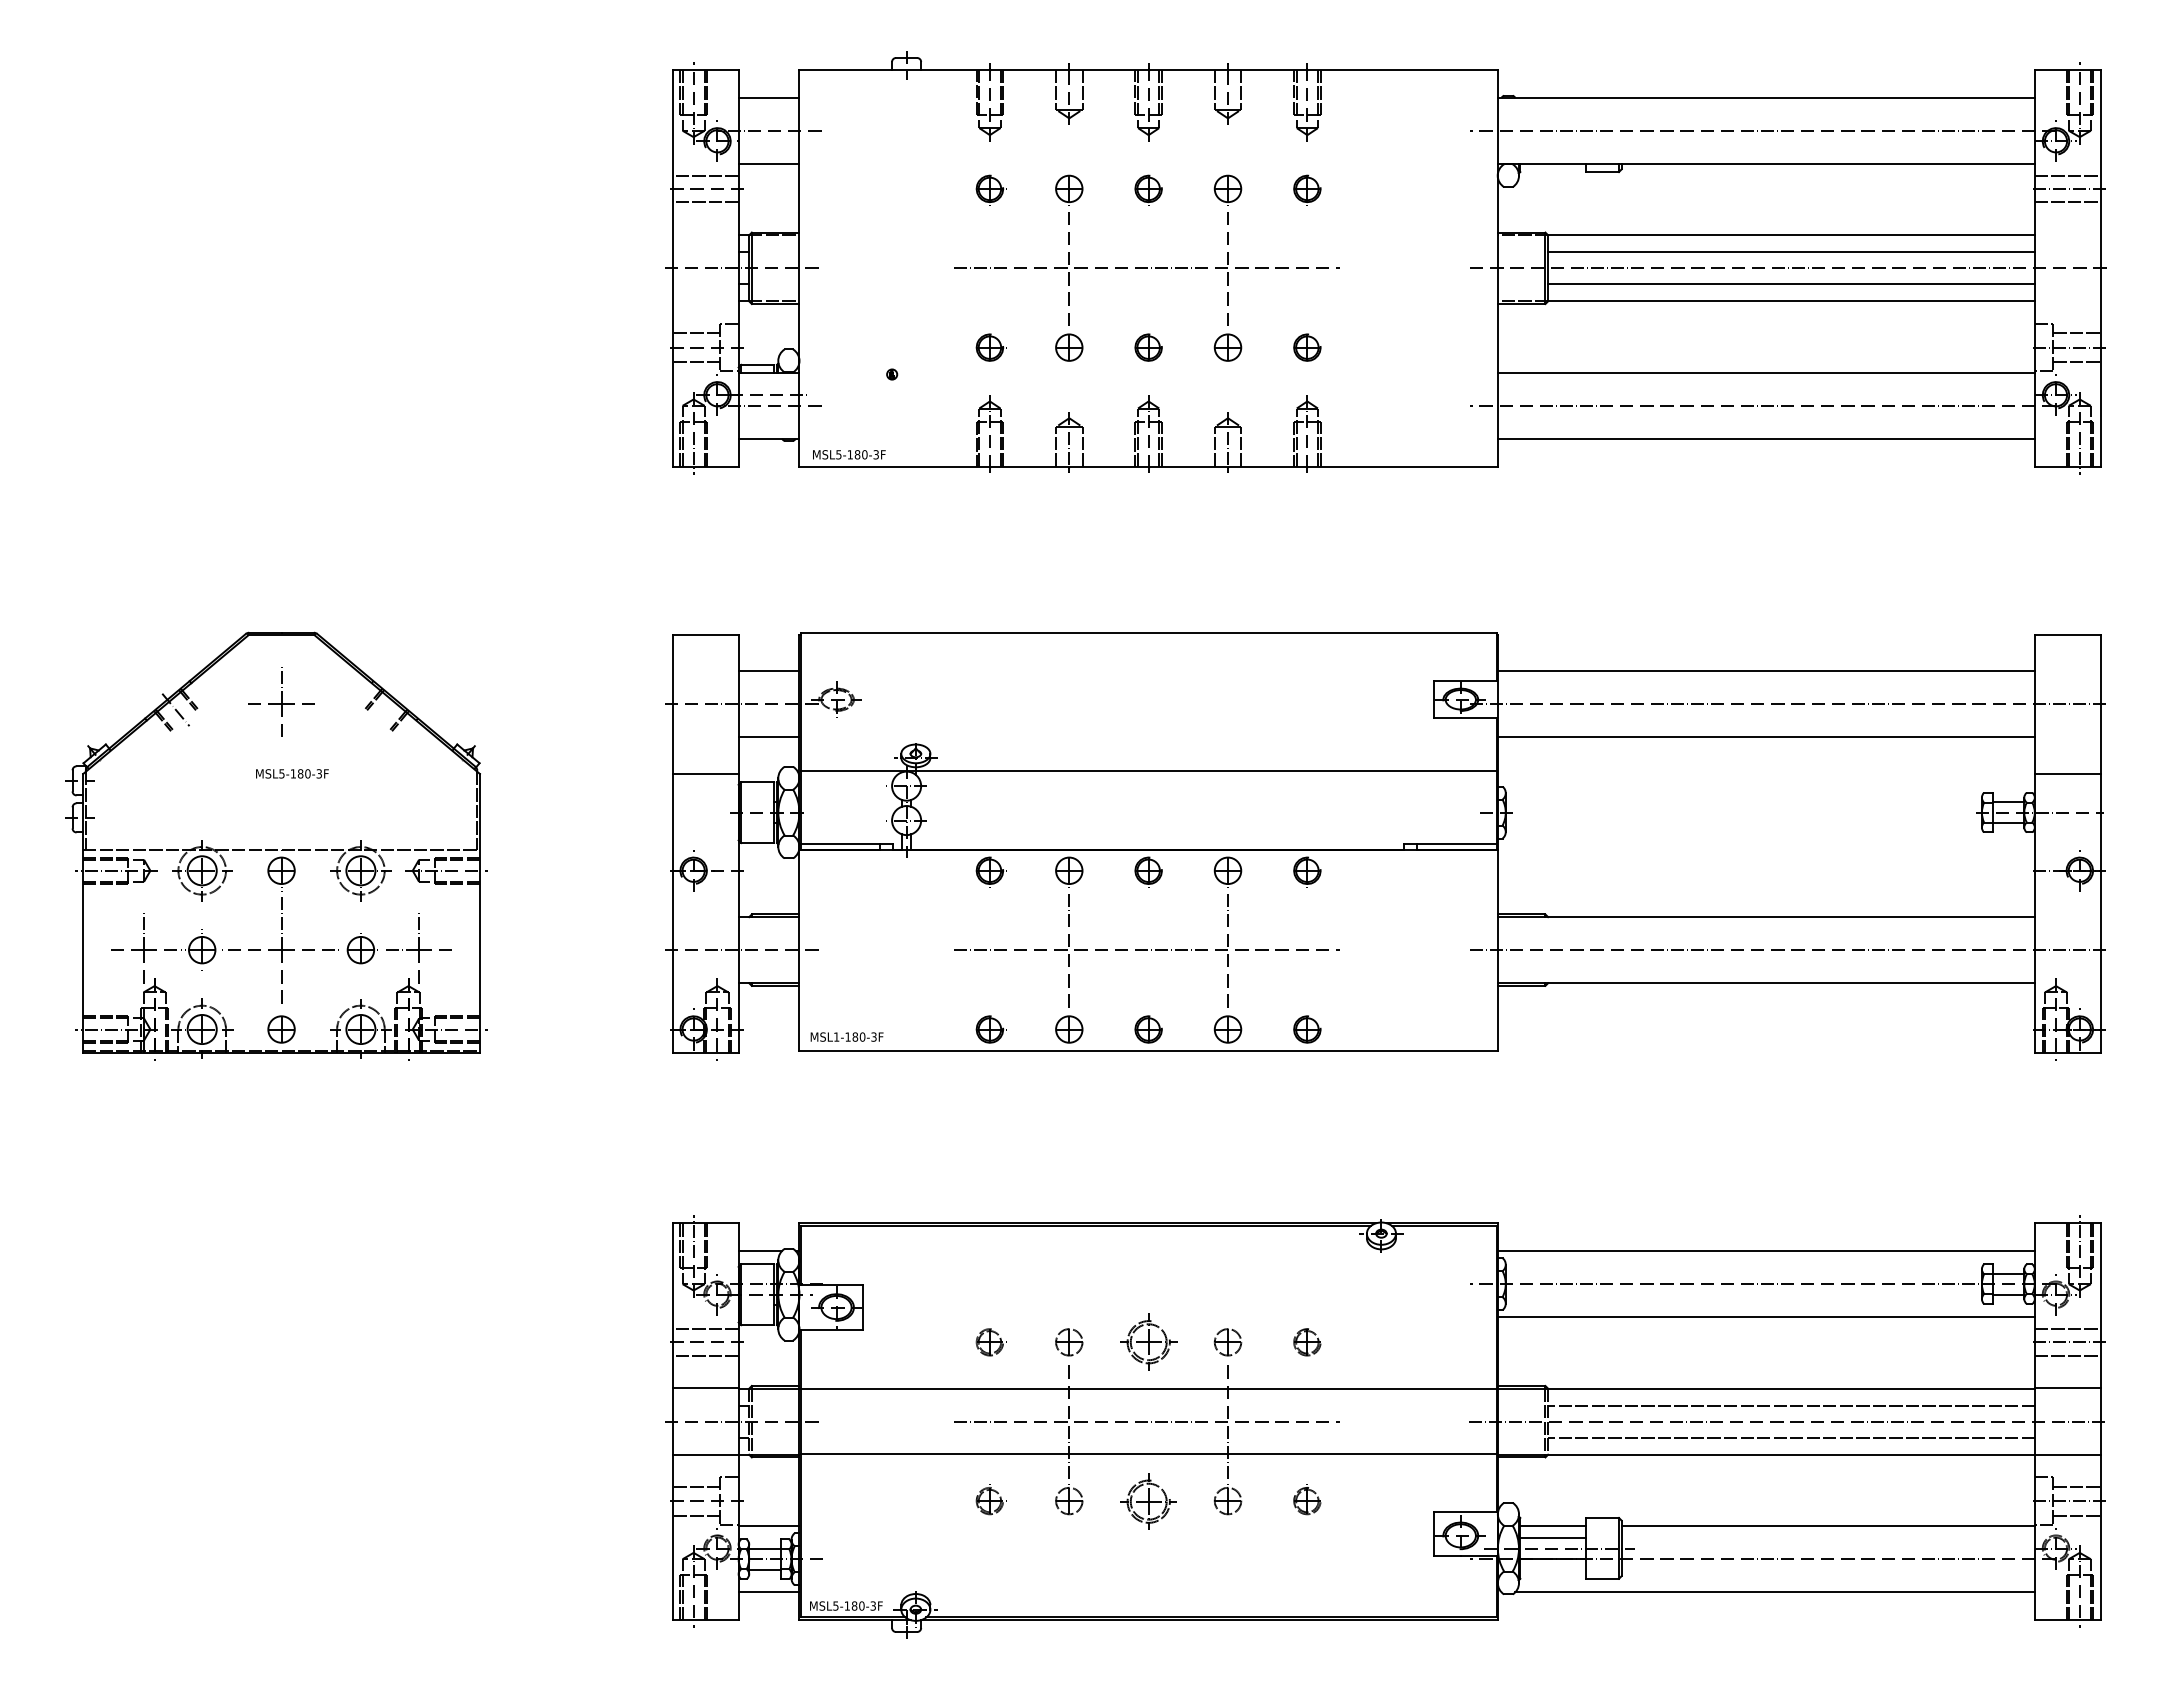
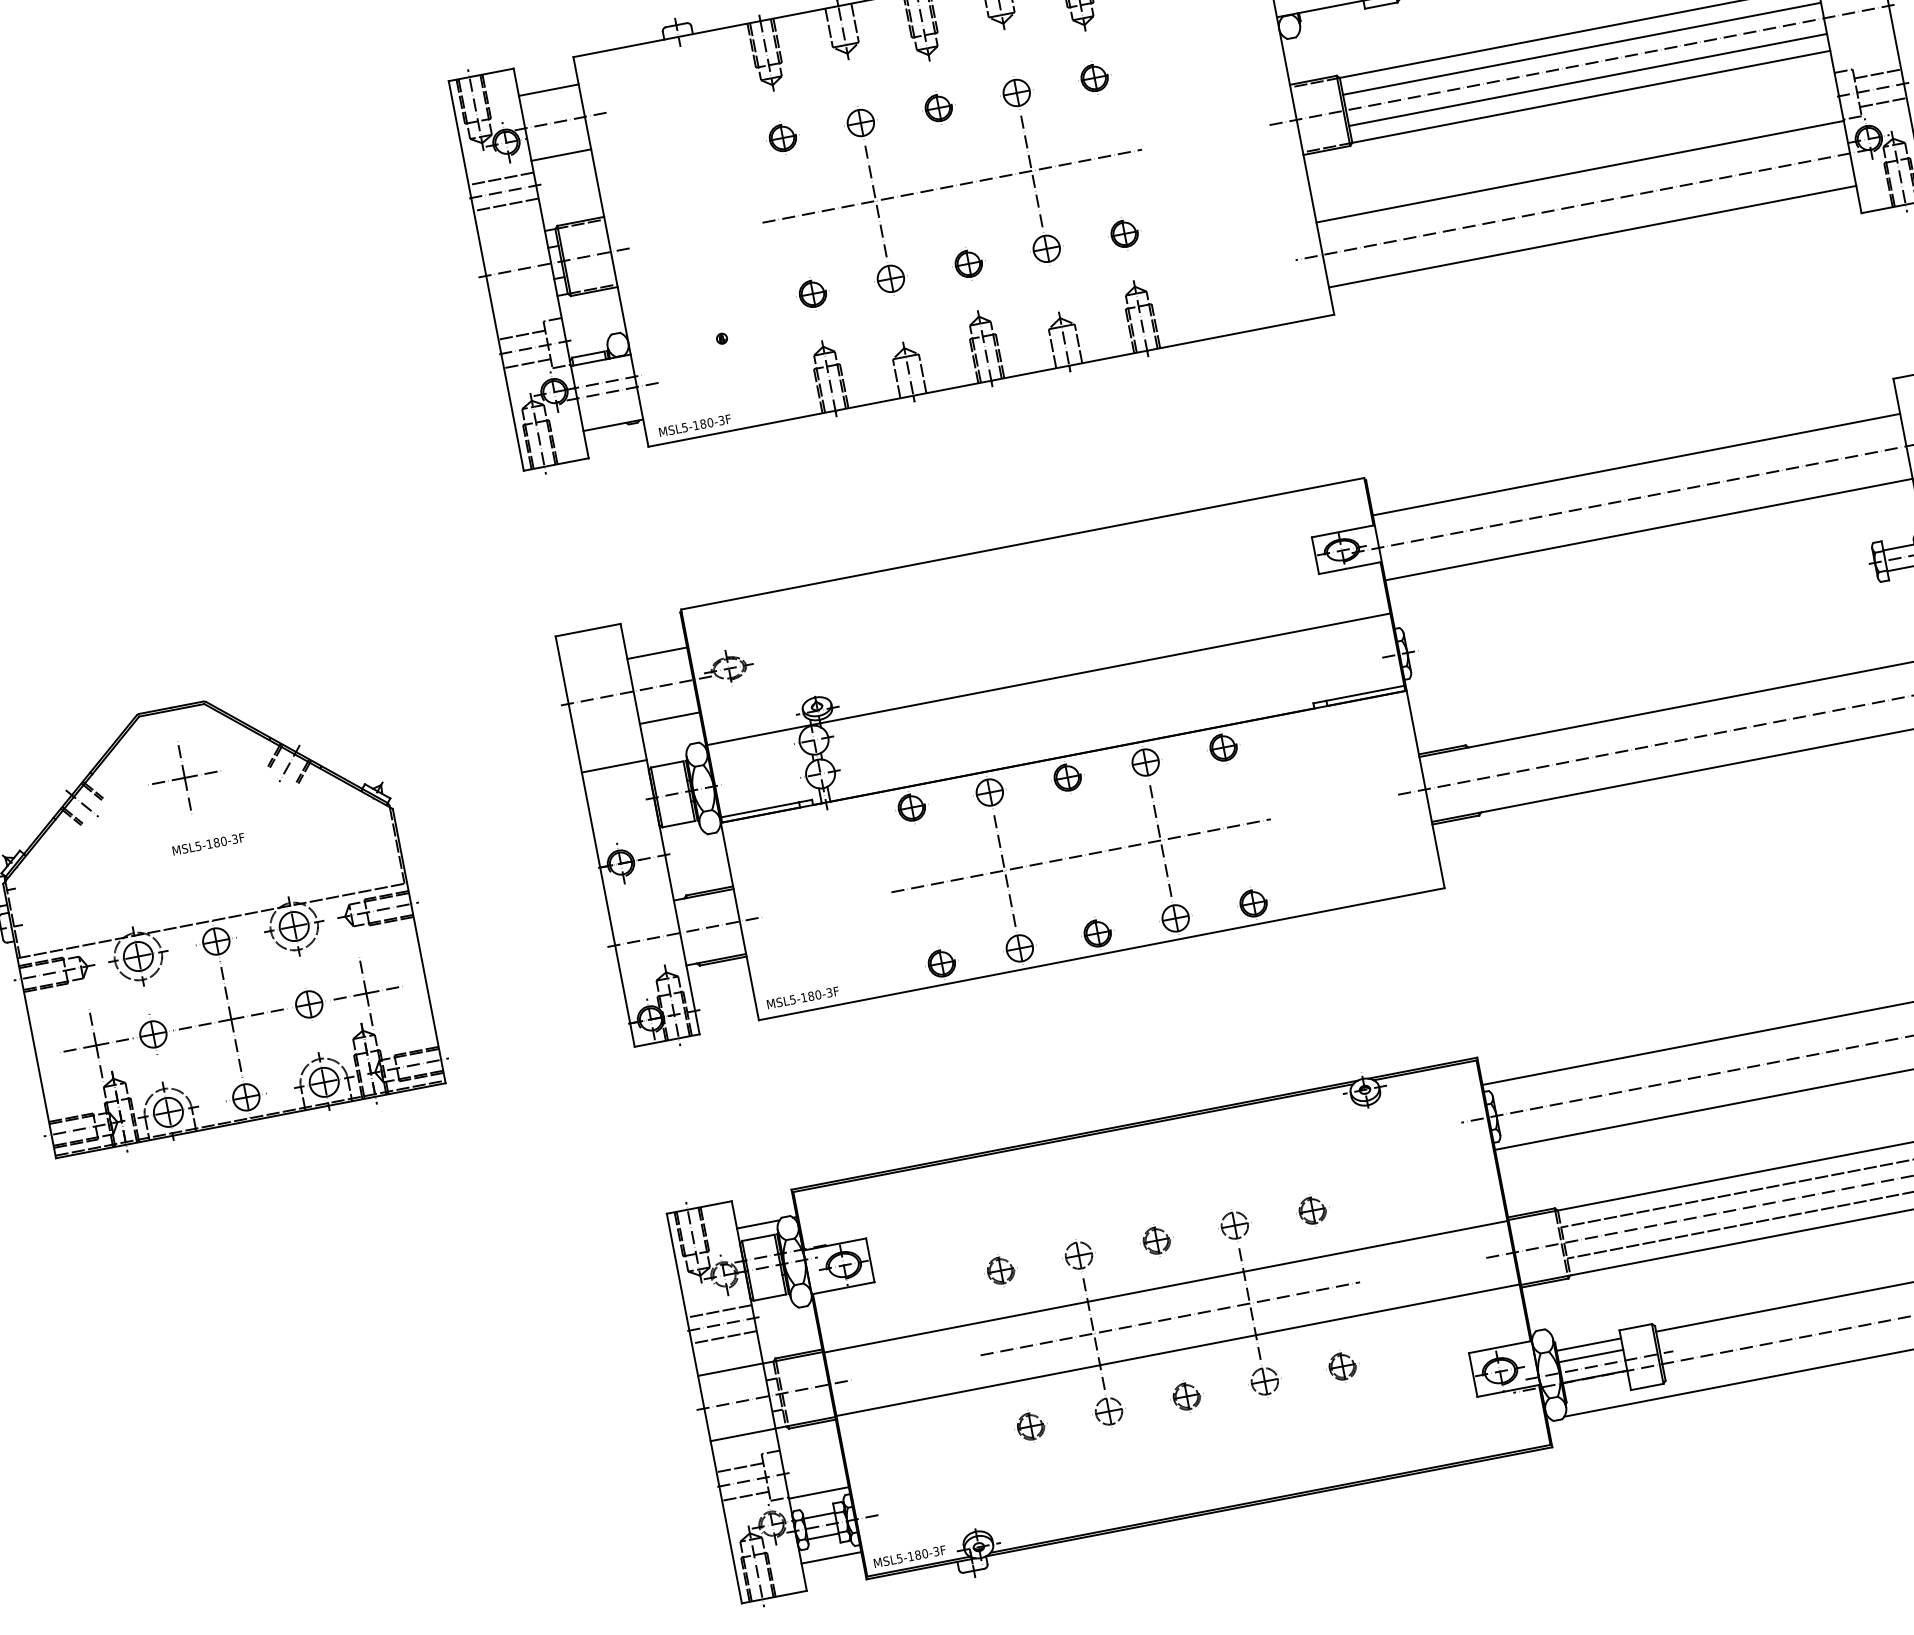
line: (386, 709) -> (288, 763), added
text: (836, 1036) -> (792, 999), MSL1-180-3F -> MSL5-180-3F
part: (1148, 1342) -> (1156, 1240), size x0.62
part: (1148, 1499) -> (1186, 1394), size x0.62

